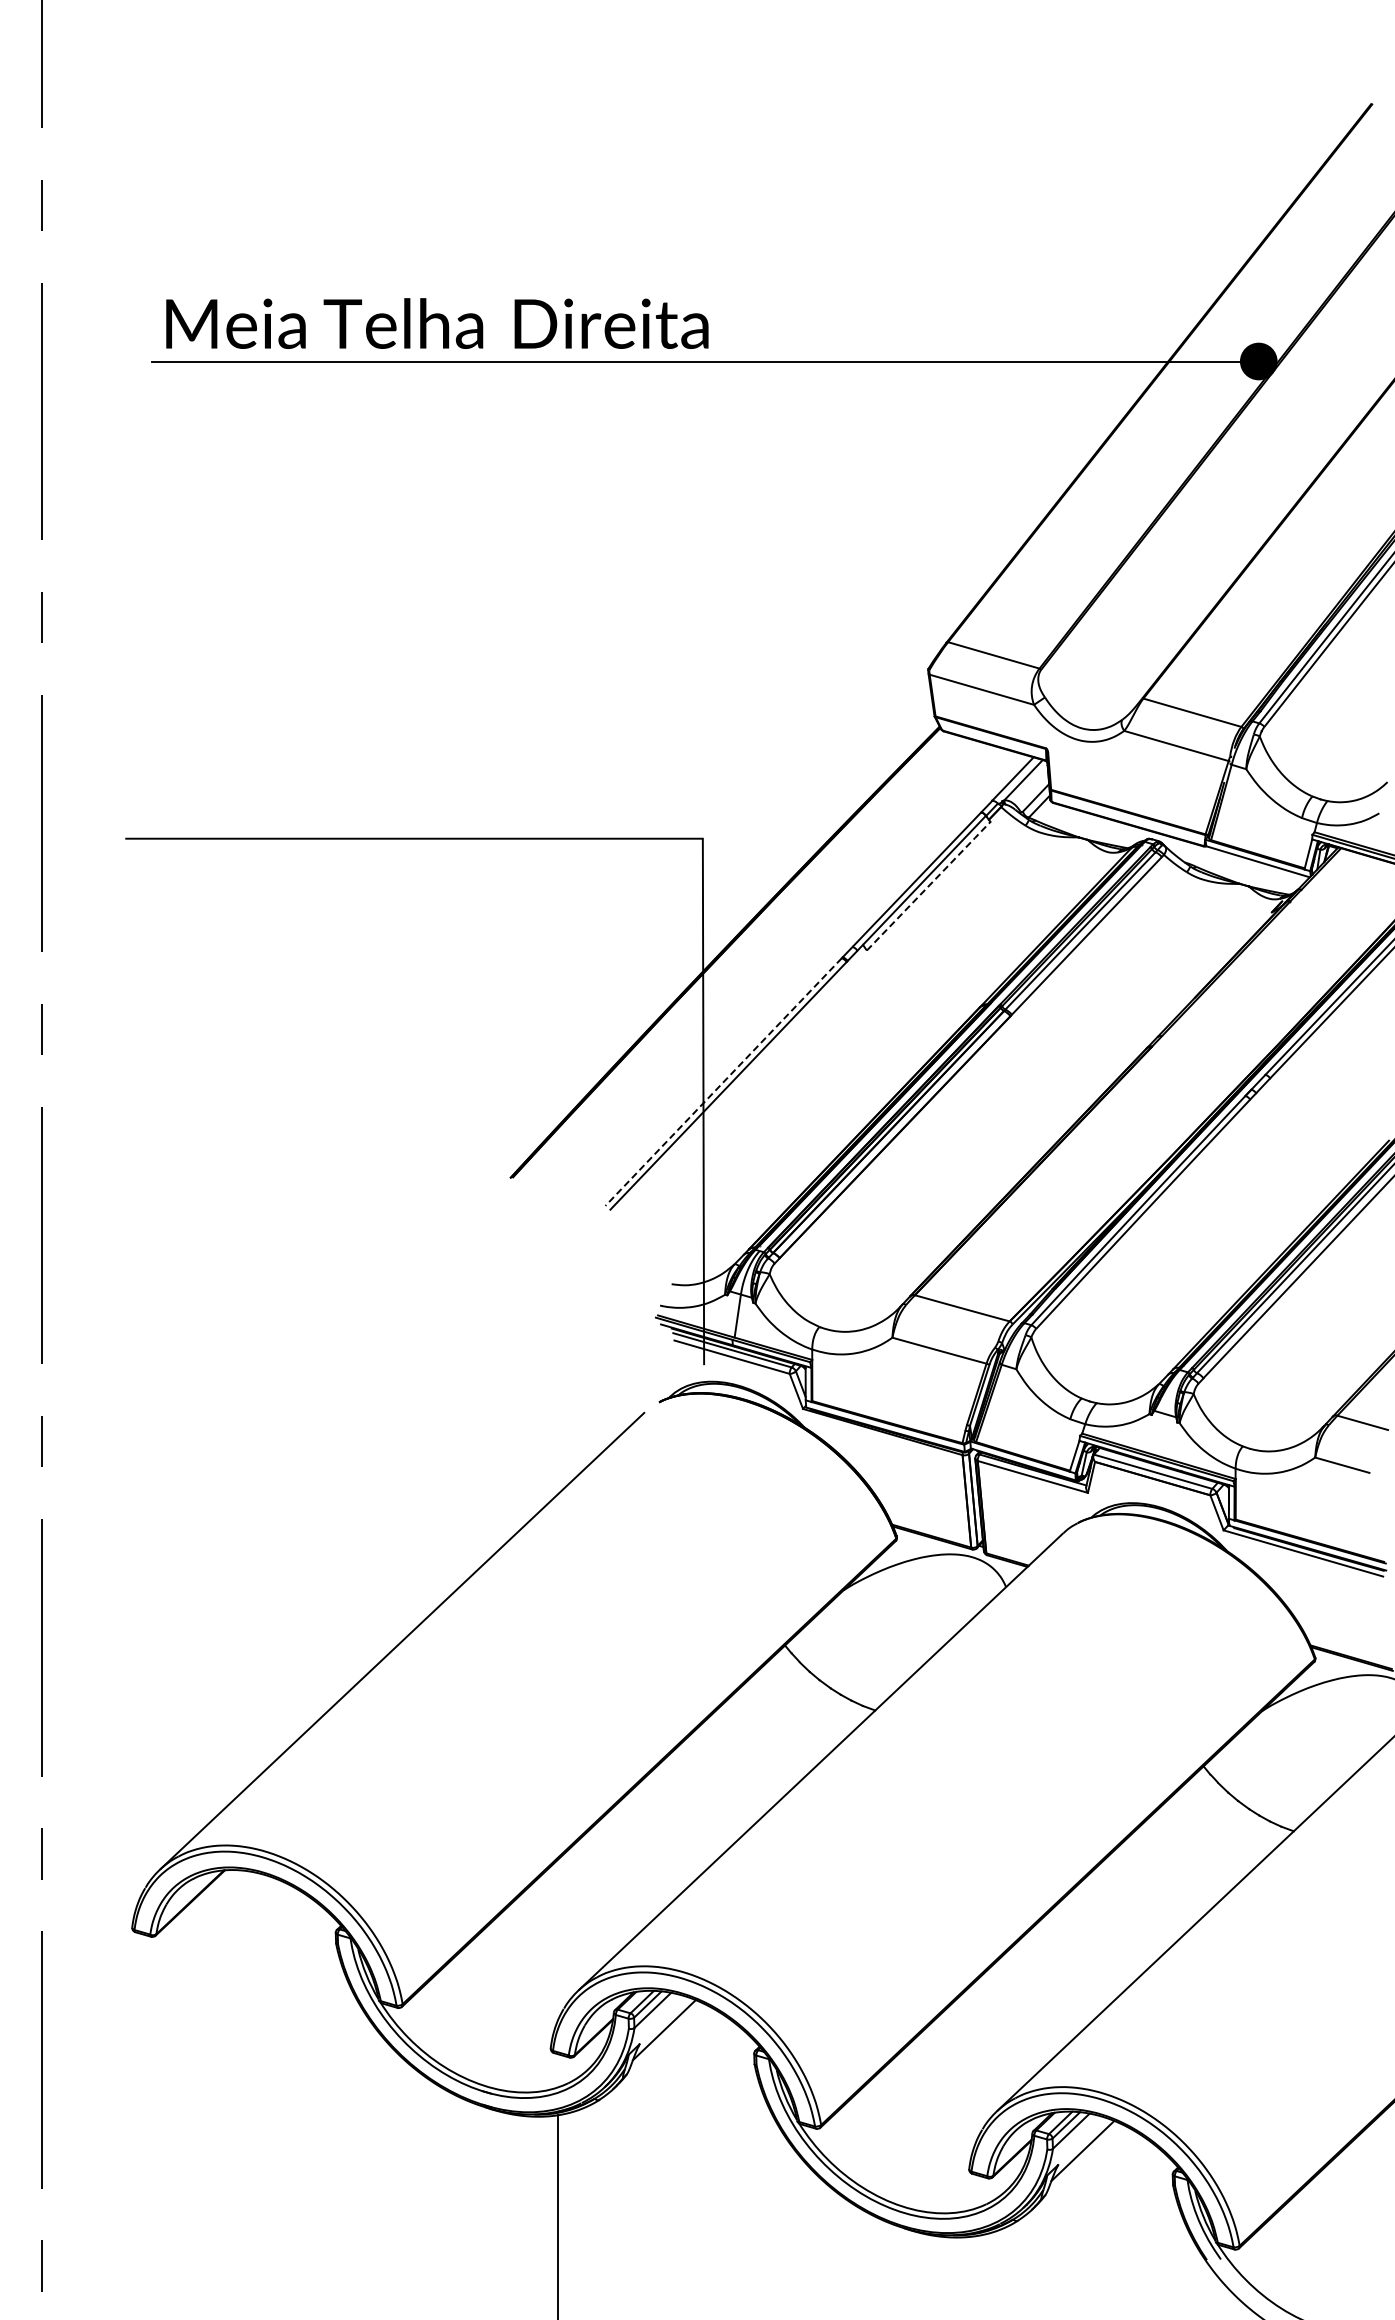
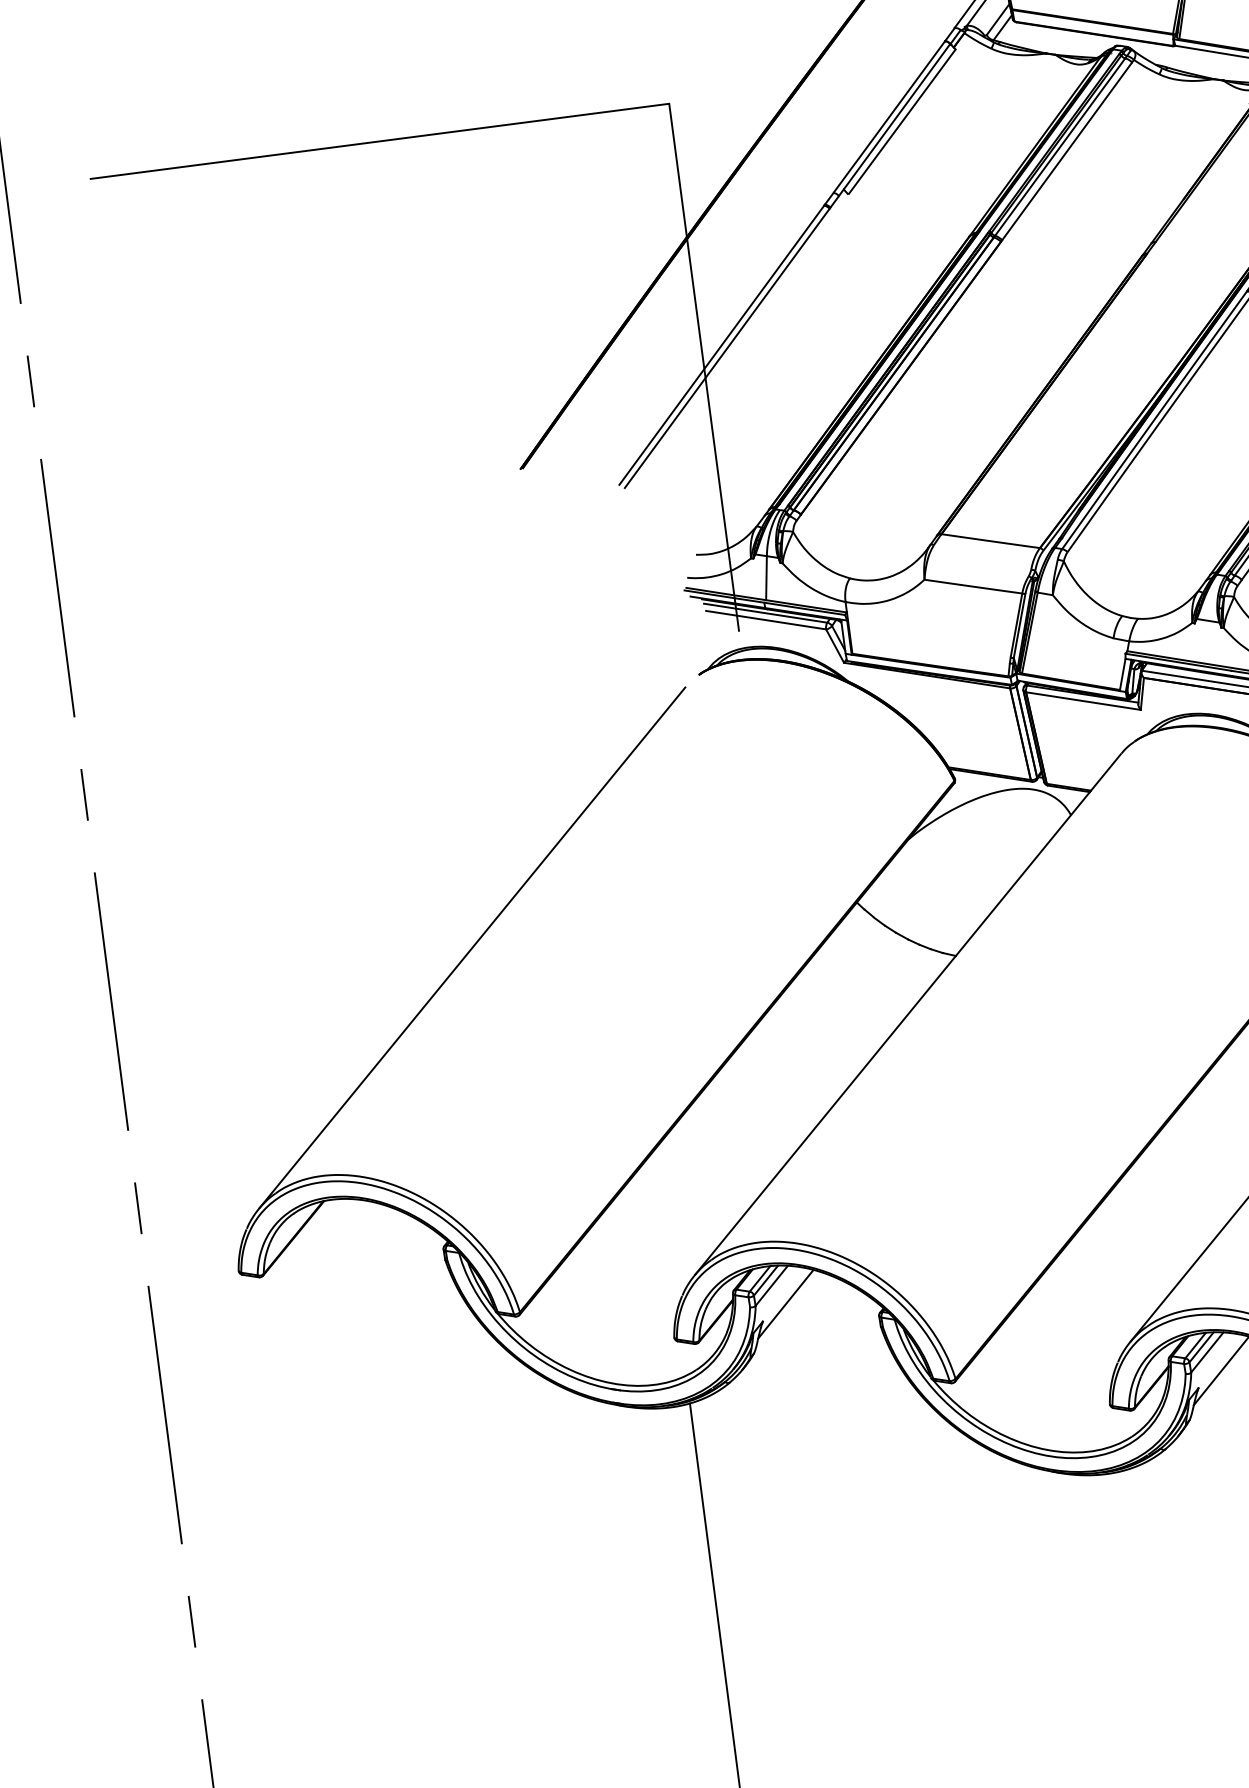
line: (929, 885) -> (902, 121), dashed -> solid
line: (723, 1082) -> (721, 345), dashed -> solid

